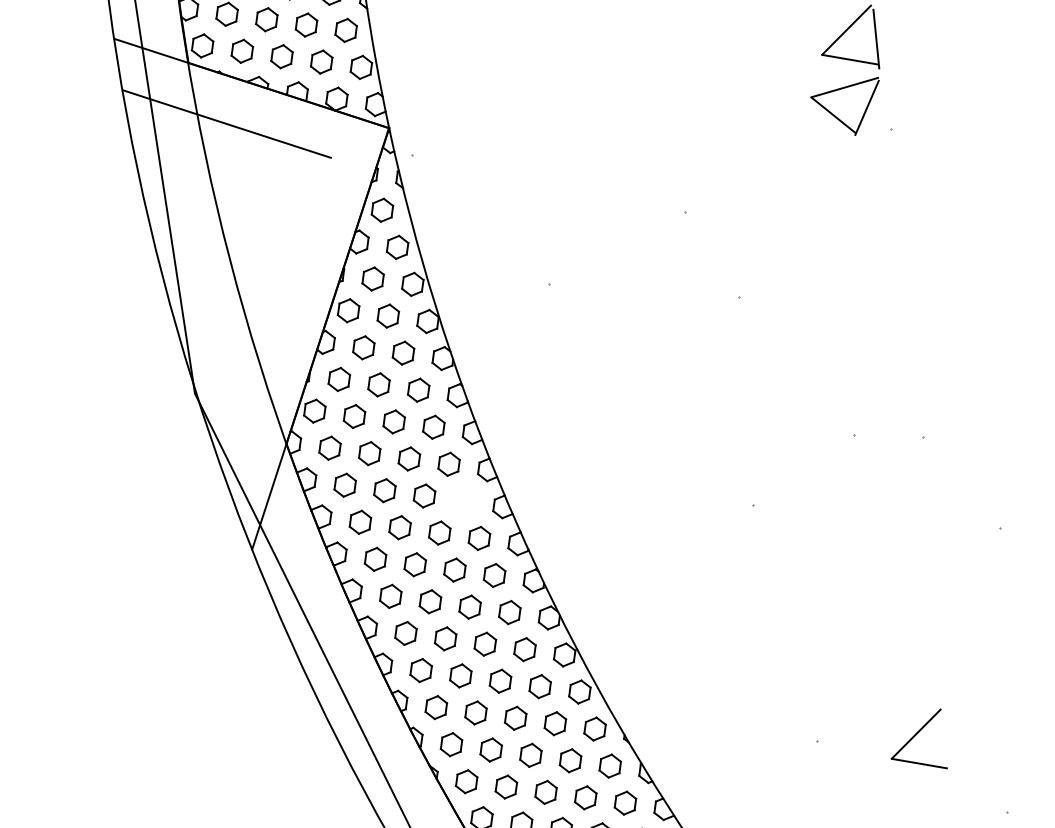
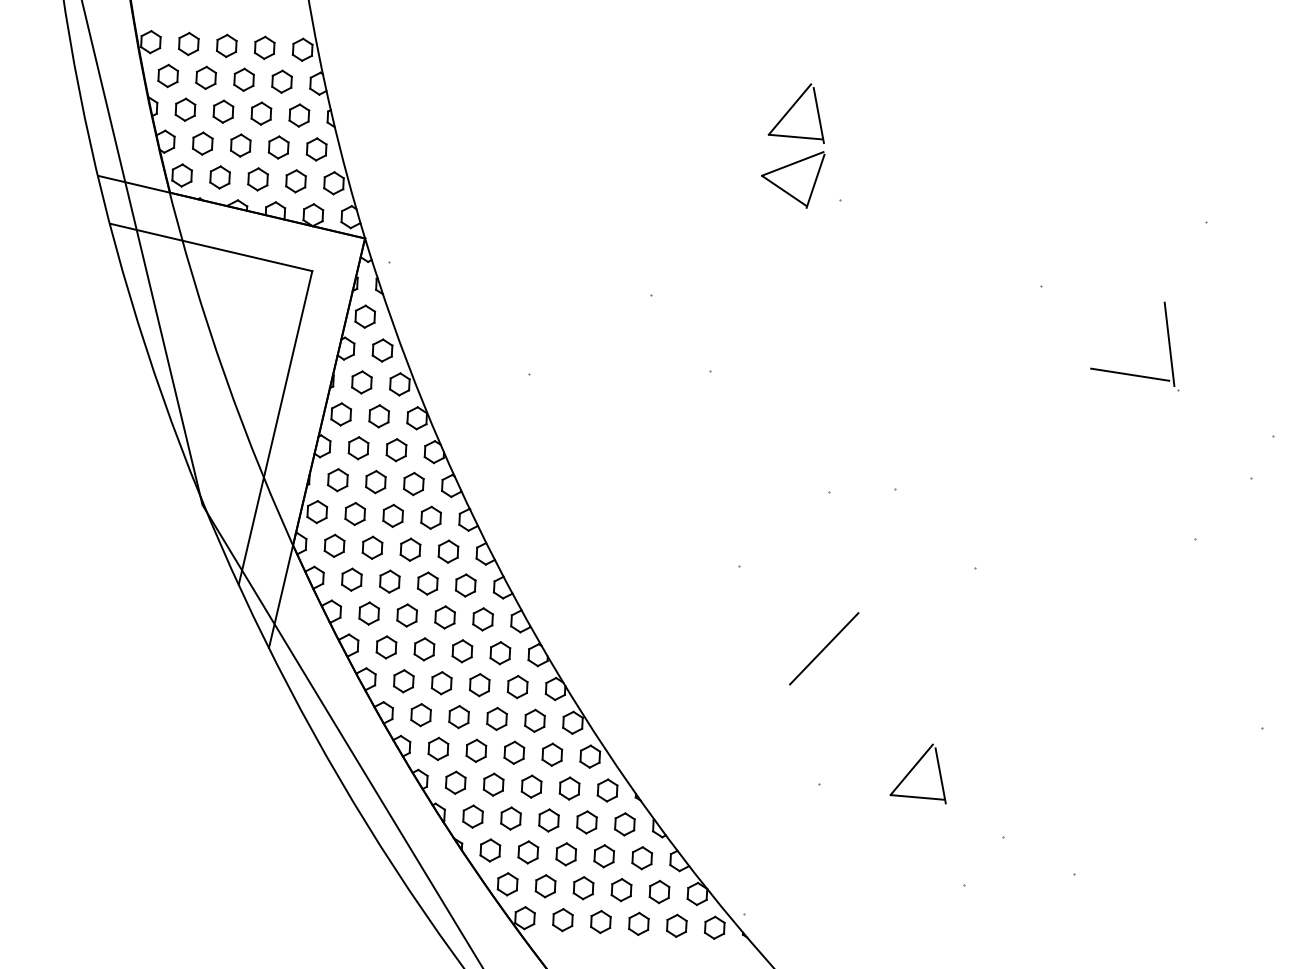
line: (278, 318) -> (275, 427), added
part: (463, 501) -> (465, 585), added
line: (835, 599) -> (824, 648), added
line: (945, 742) -> (940, 775), added

